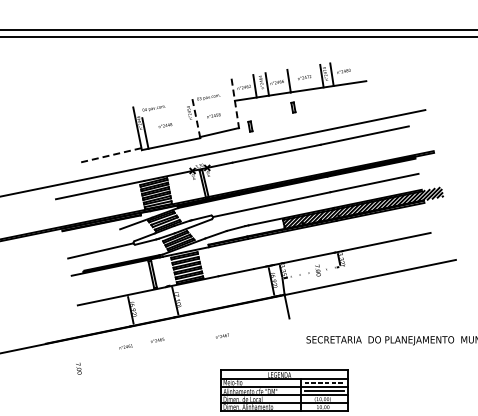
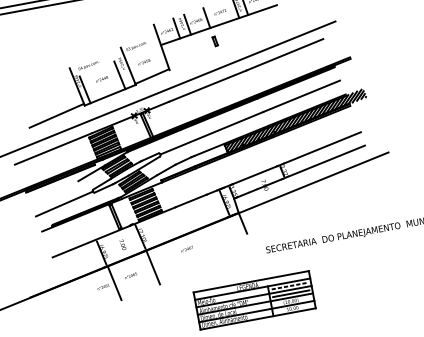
line: (235, 103) -> (161, 47), dashed -> solid
line: (196, 116) -> (128, 65), dashed -> solid
line: (185, 124) -> (120, 74), added
part: (250, 126) -> (179, 65), removed
line: (109, 155) -> (56, 115), dashed -> solid
line: (357, 263) -> (299, 172), added
line: (182, 335) -> (152, 267), added
text: (222, 335) -> (186, 248), moved
line: (138, 344) -> (114, 282), added
text: (78, 368) -> (122, 244), moved

